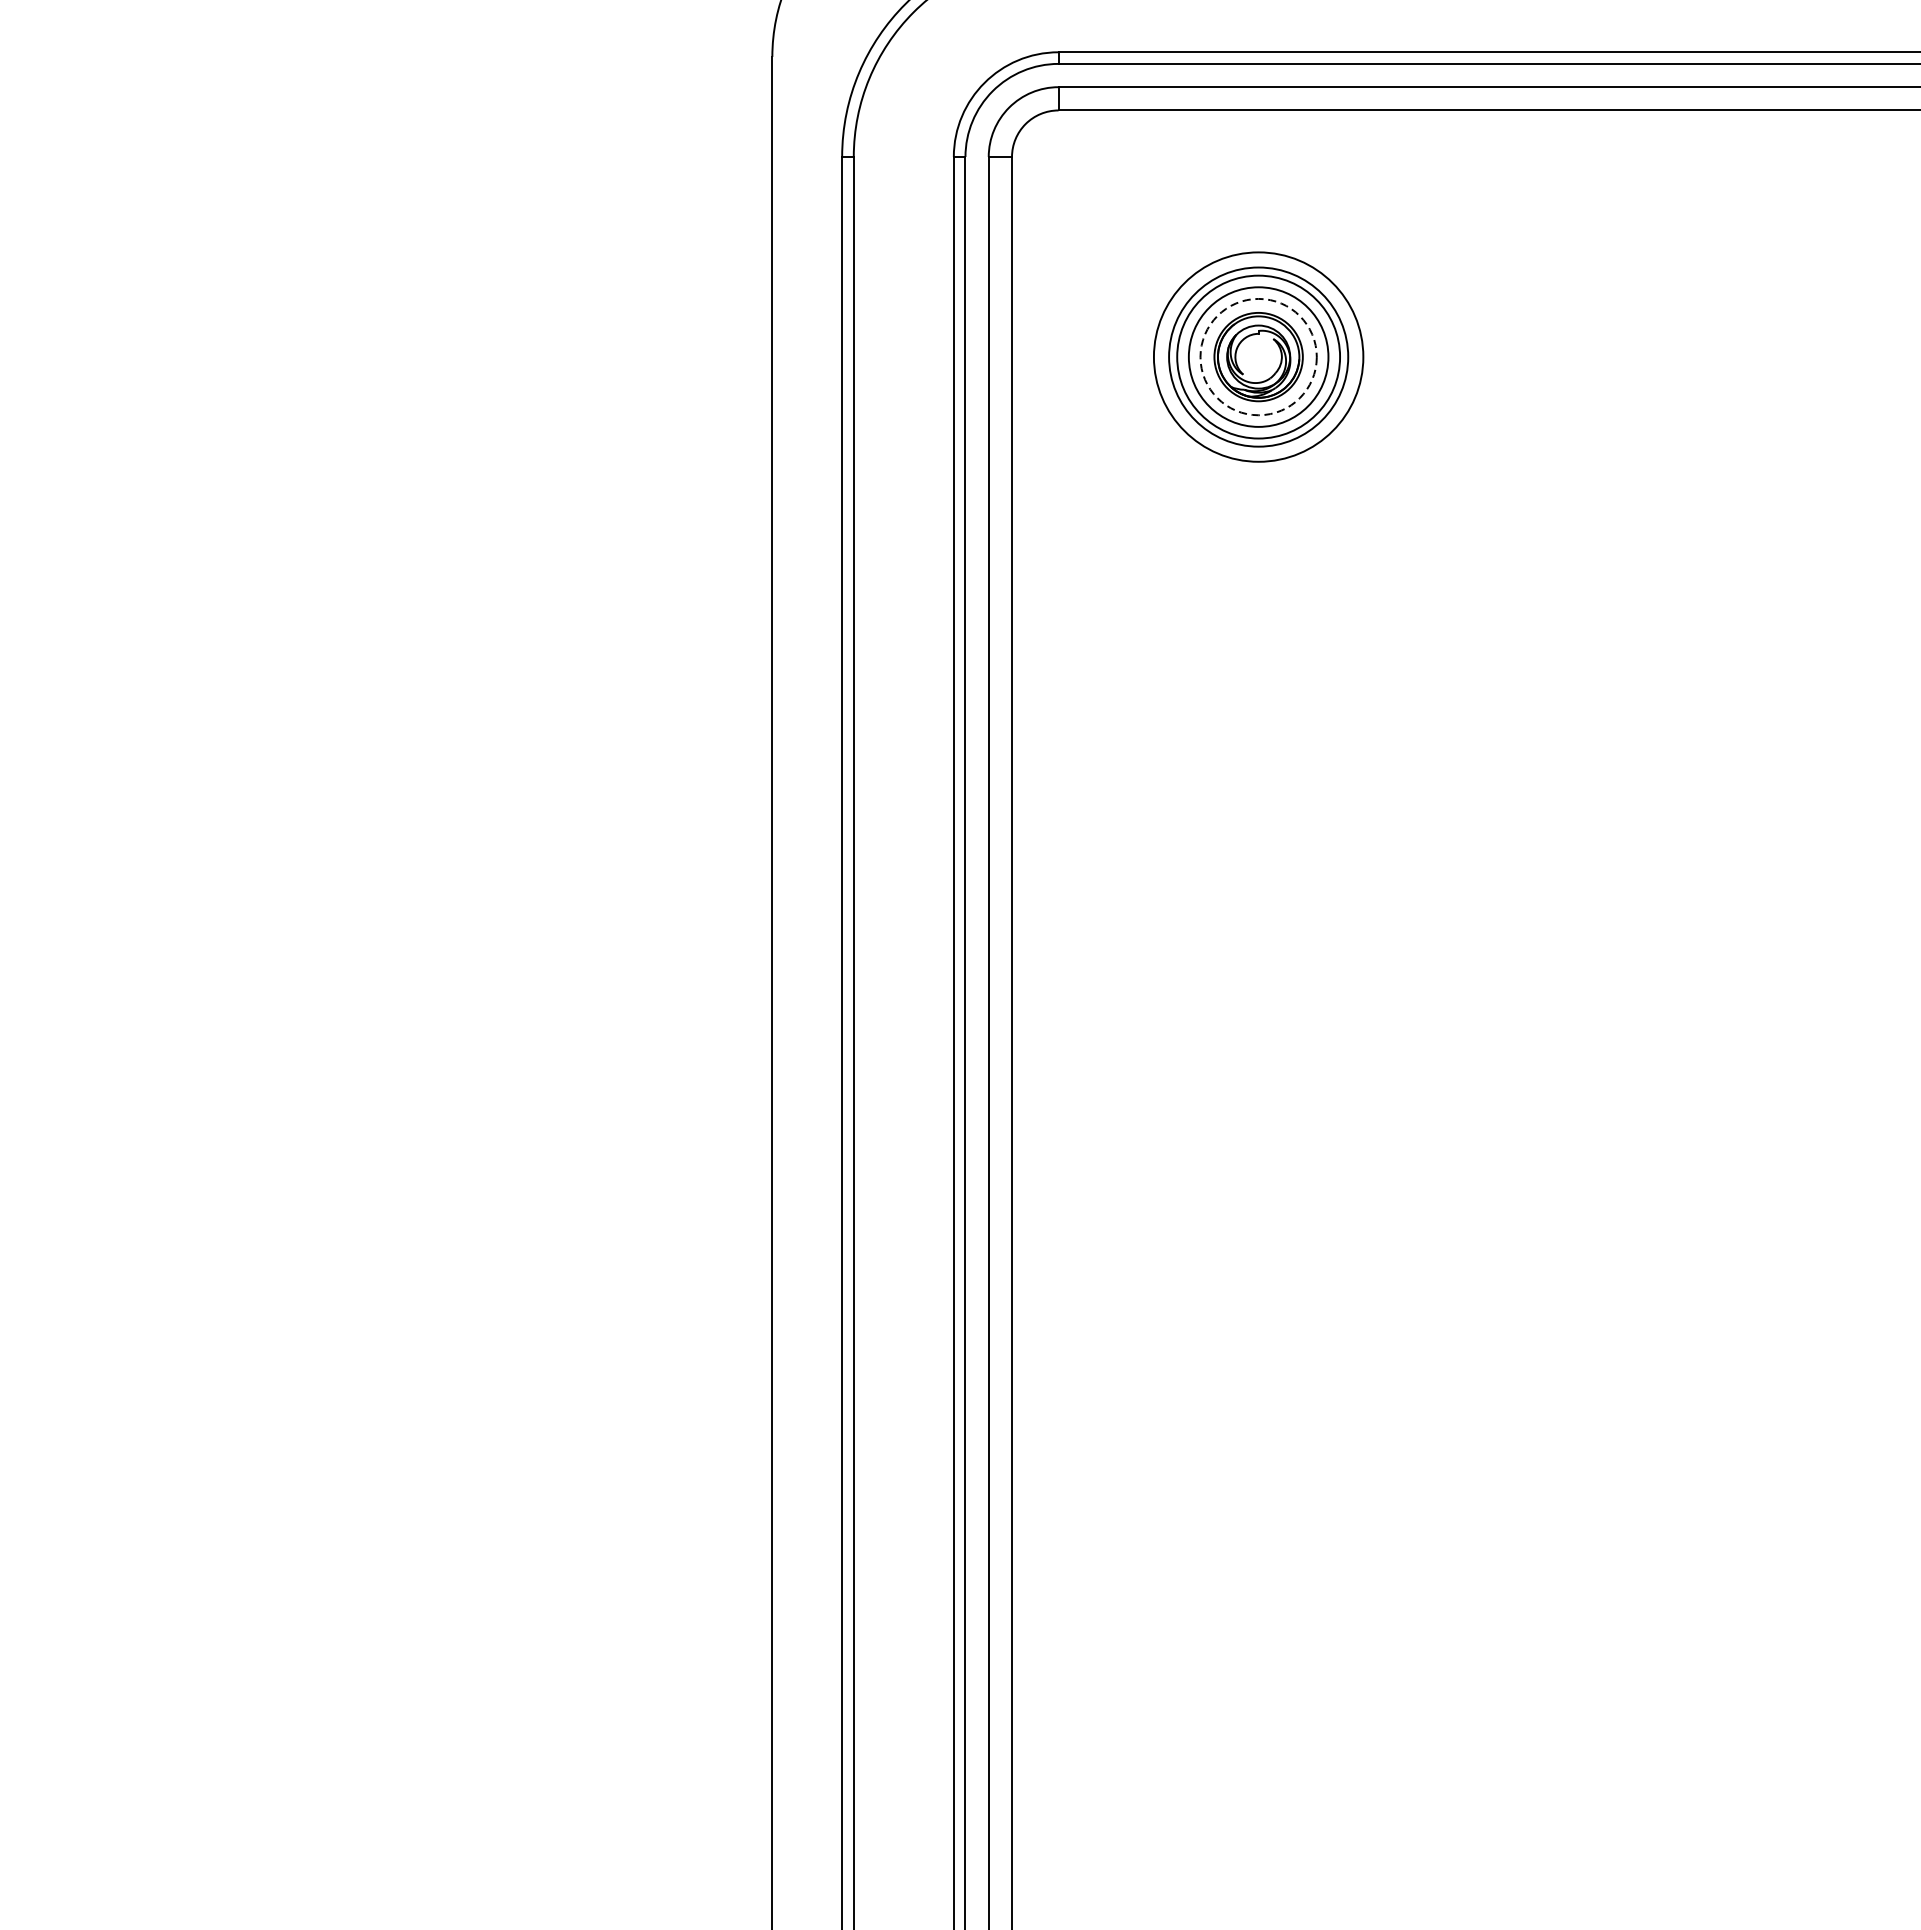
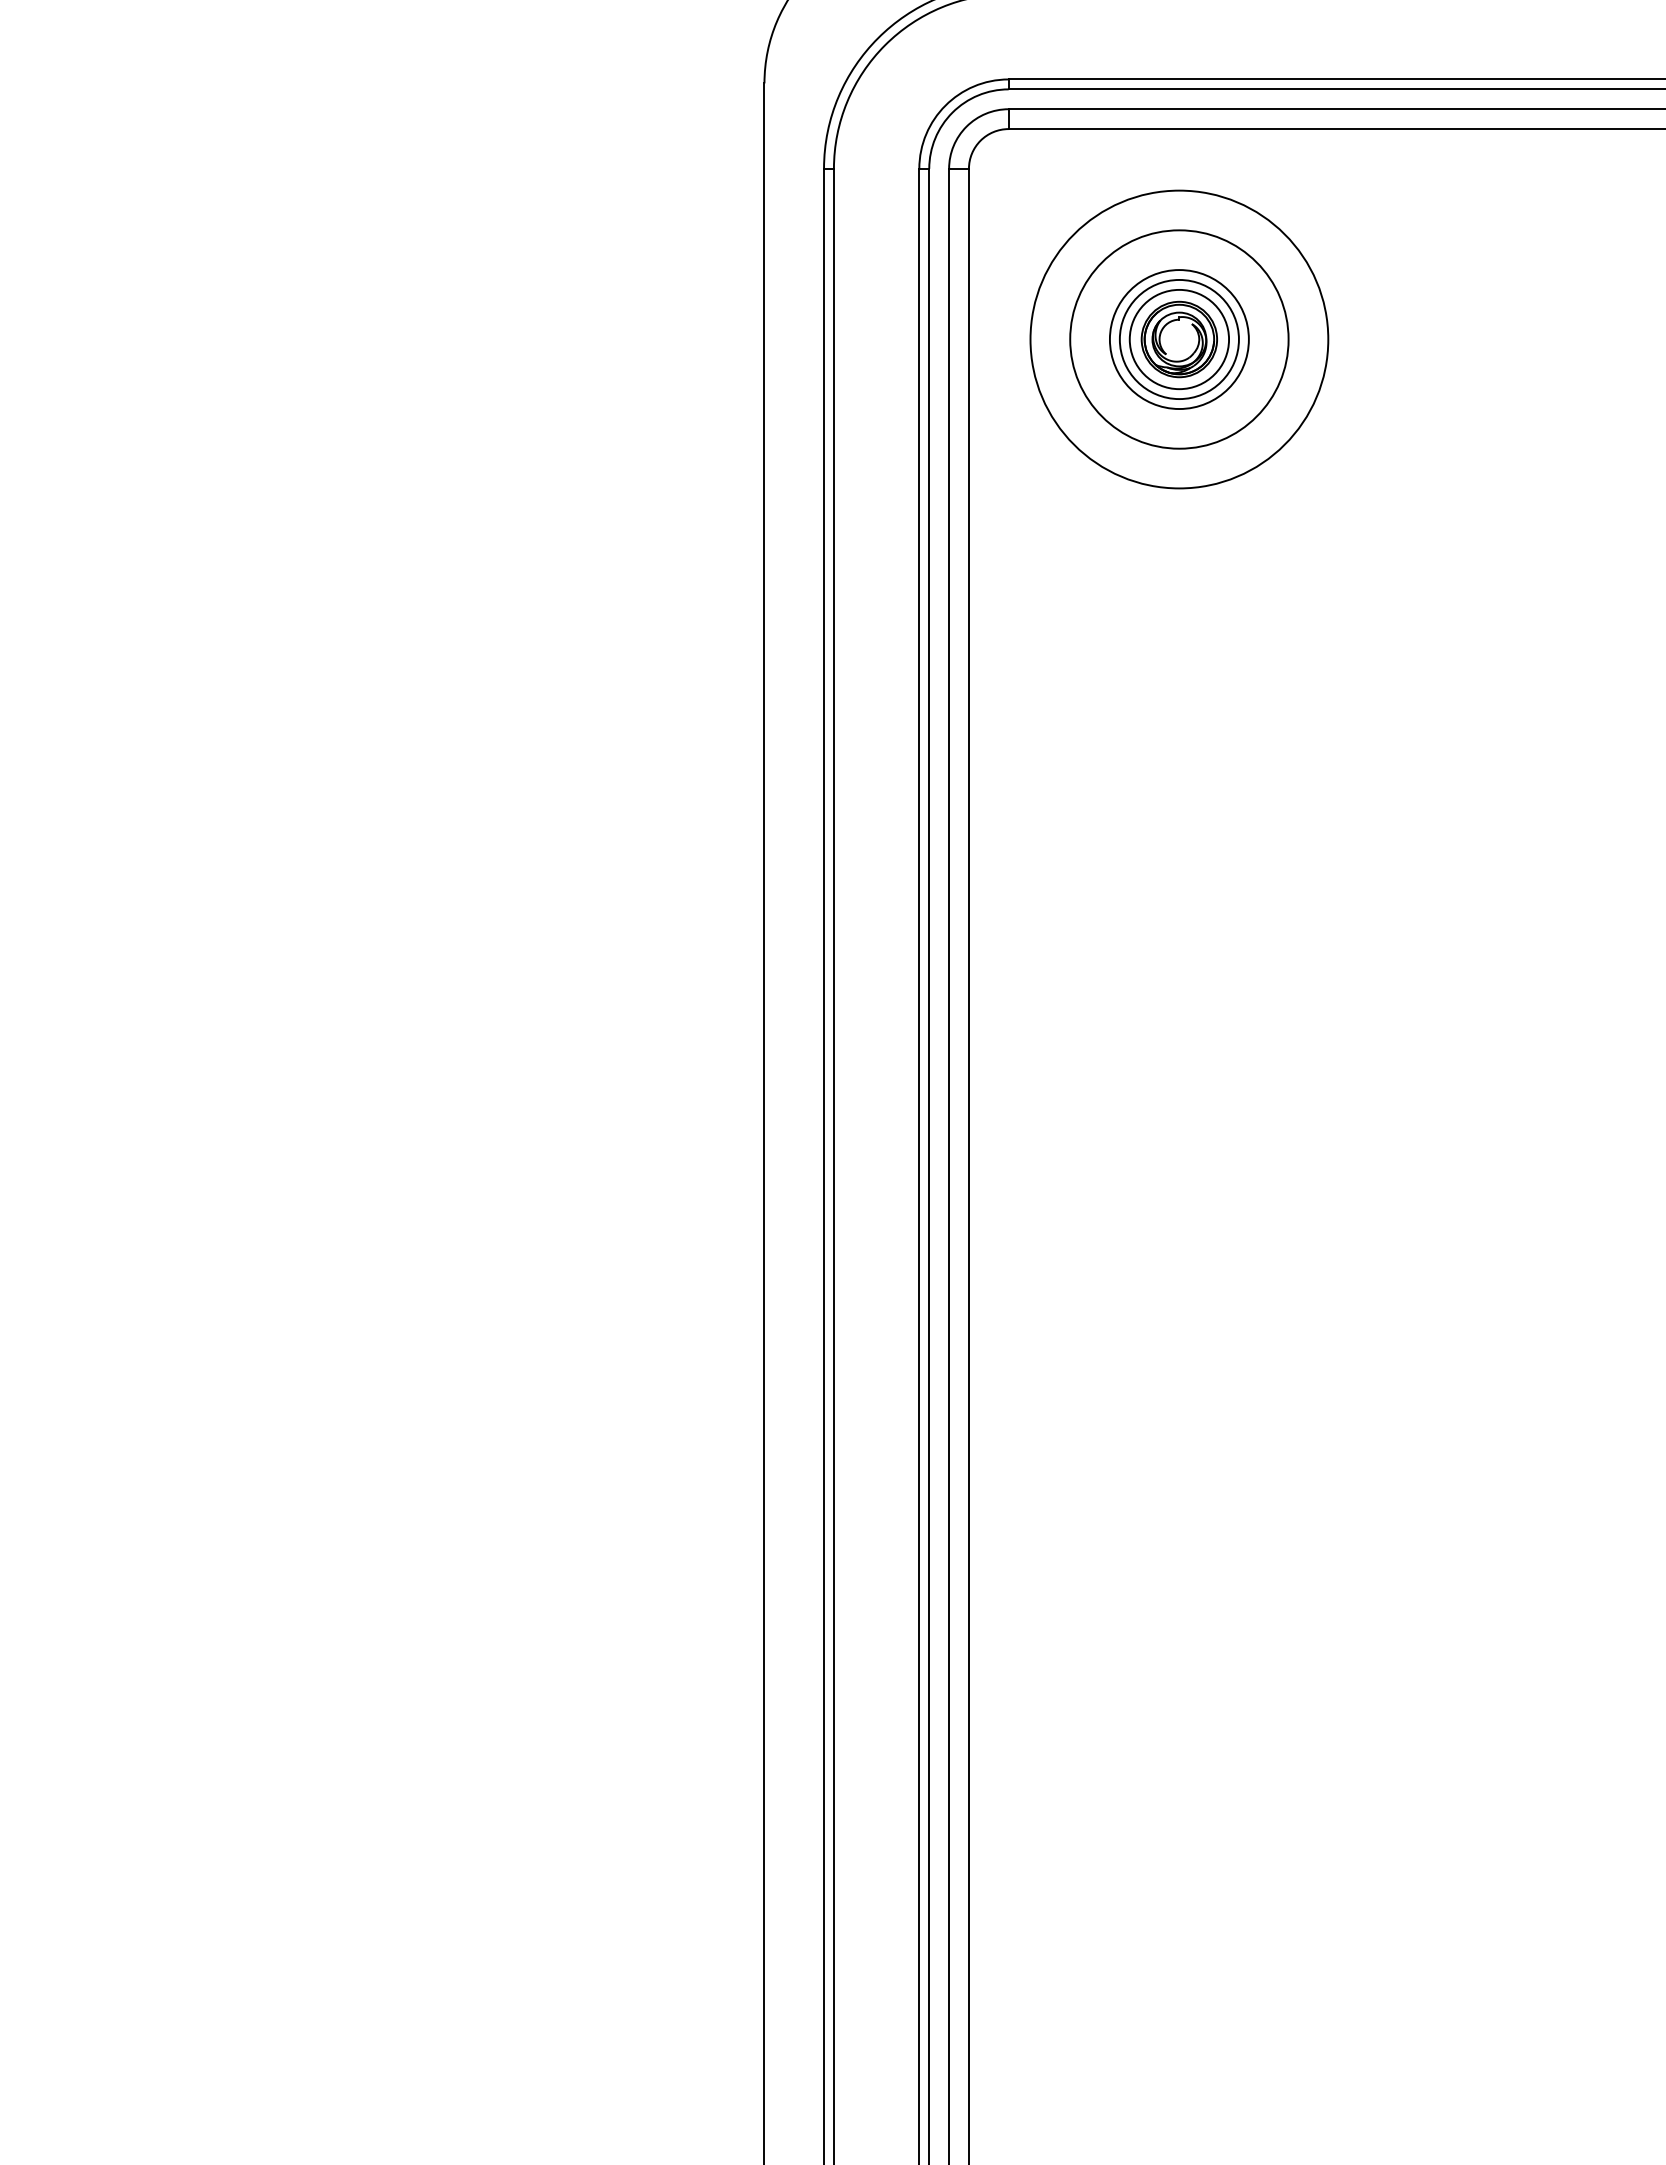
circle: (1258, 357) -> (1179, 339), dashed -> solid
circle: (1258, 357) -> (1179, 339), size x1.43
circle: (1258, 357) -> (1179, 339), size x1.67

